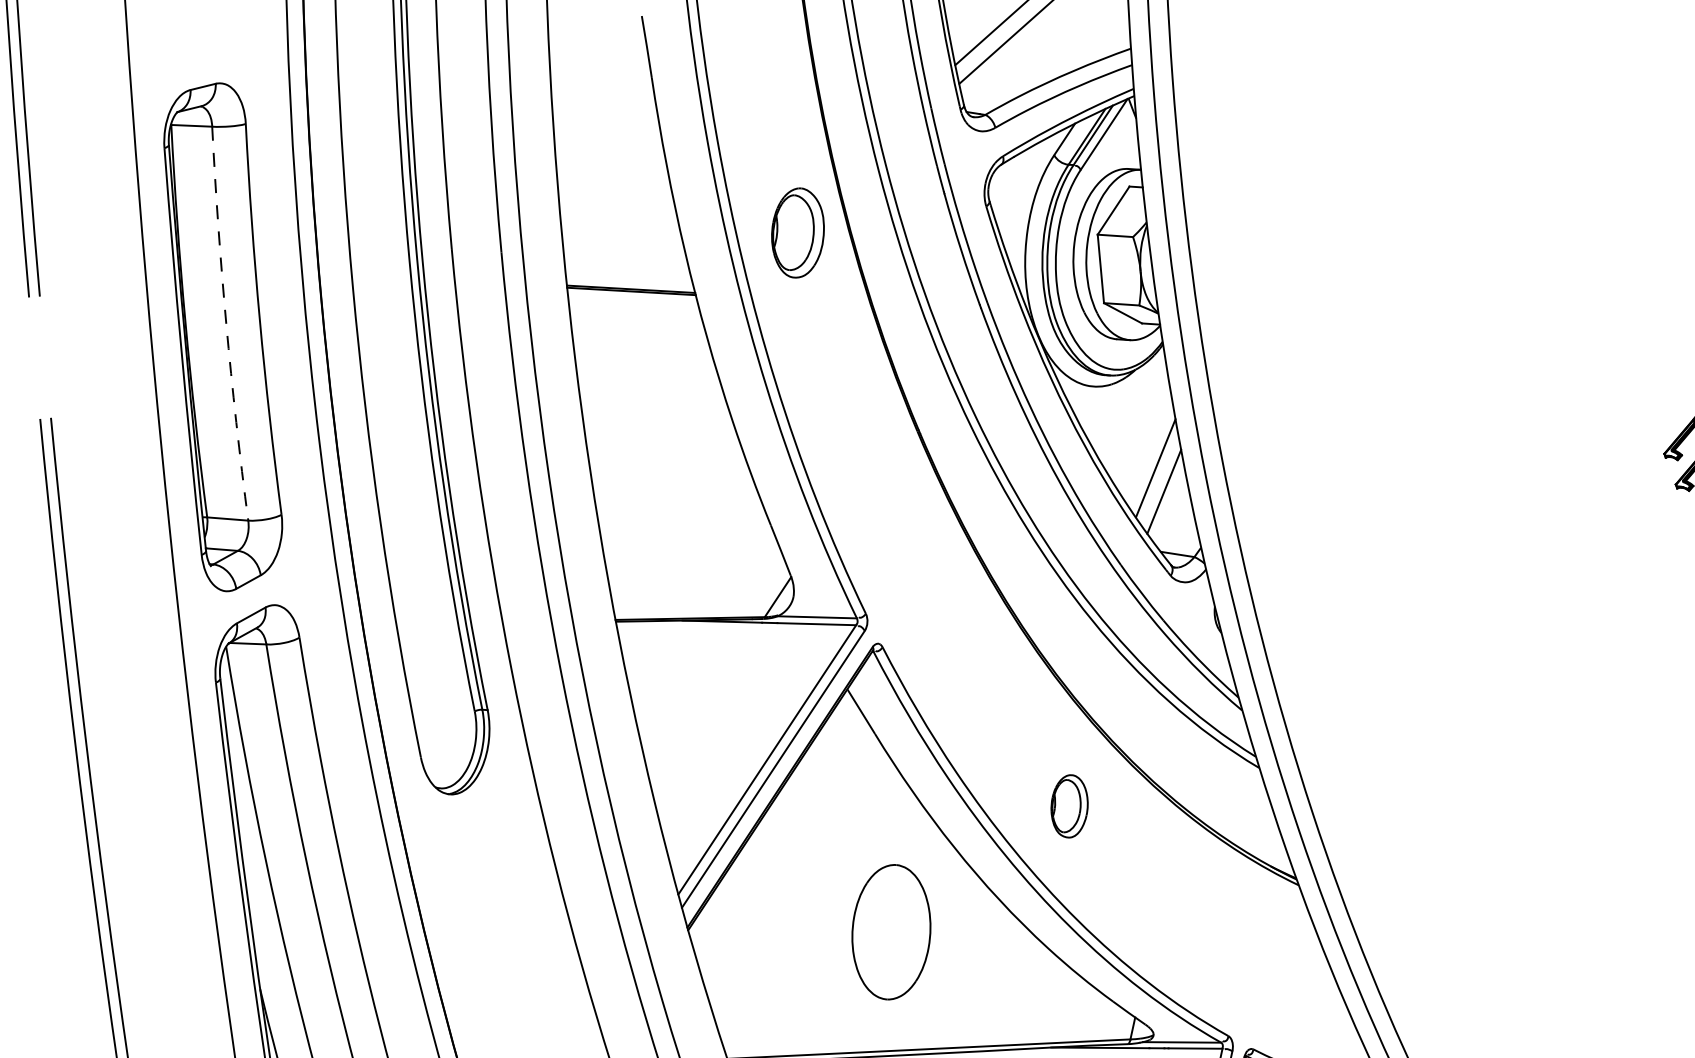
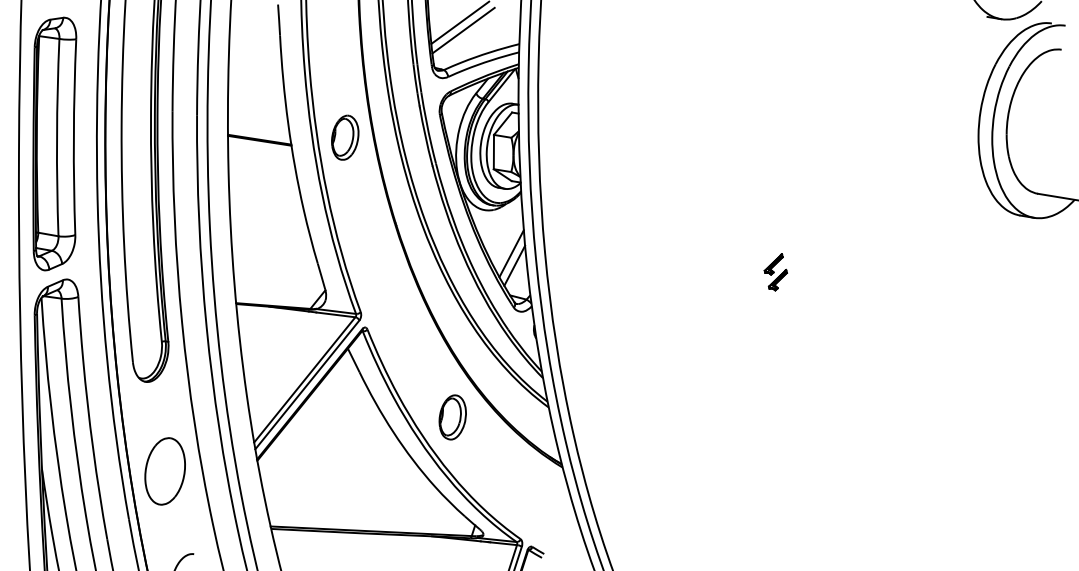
part: (798, 232) -> (345, 137), moved
arc: (227, 323) -> (57, 137), dashed -> solid
part: (1069, 806) -> (452, 417), size x1.43
part: (890, 932) -> (164, 471), moved

